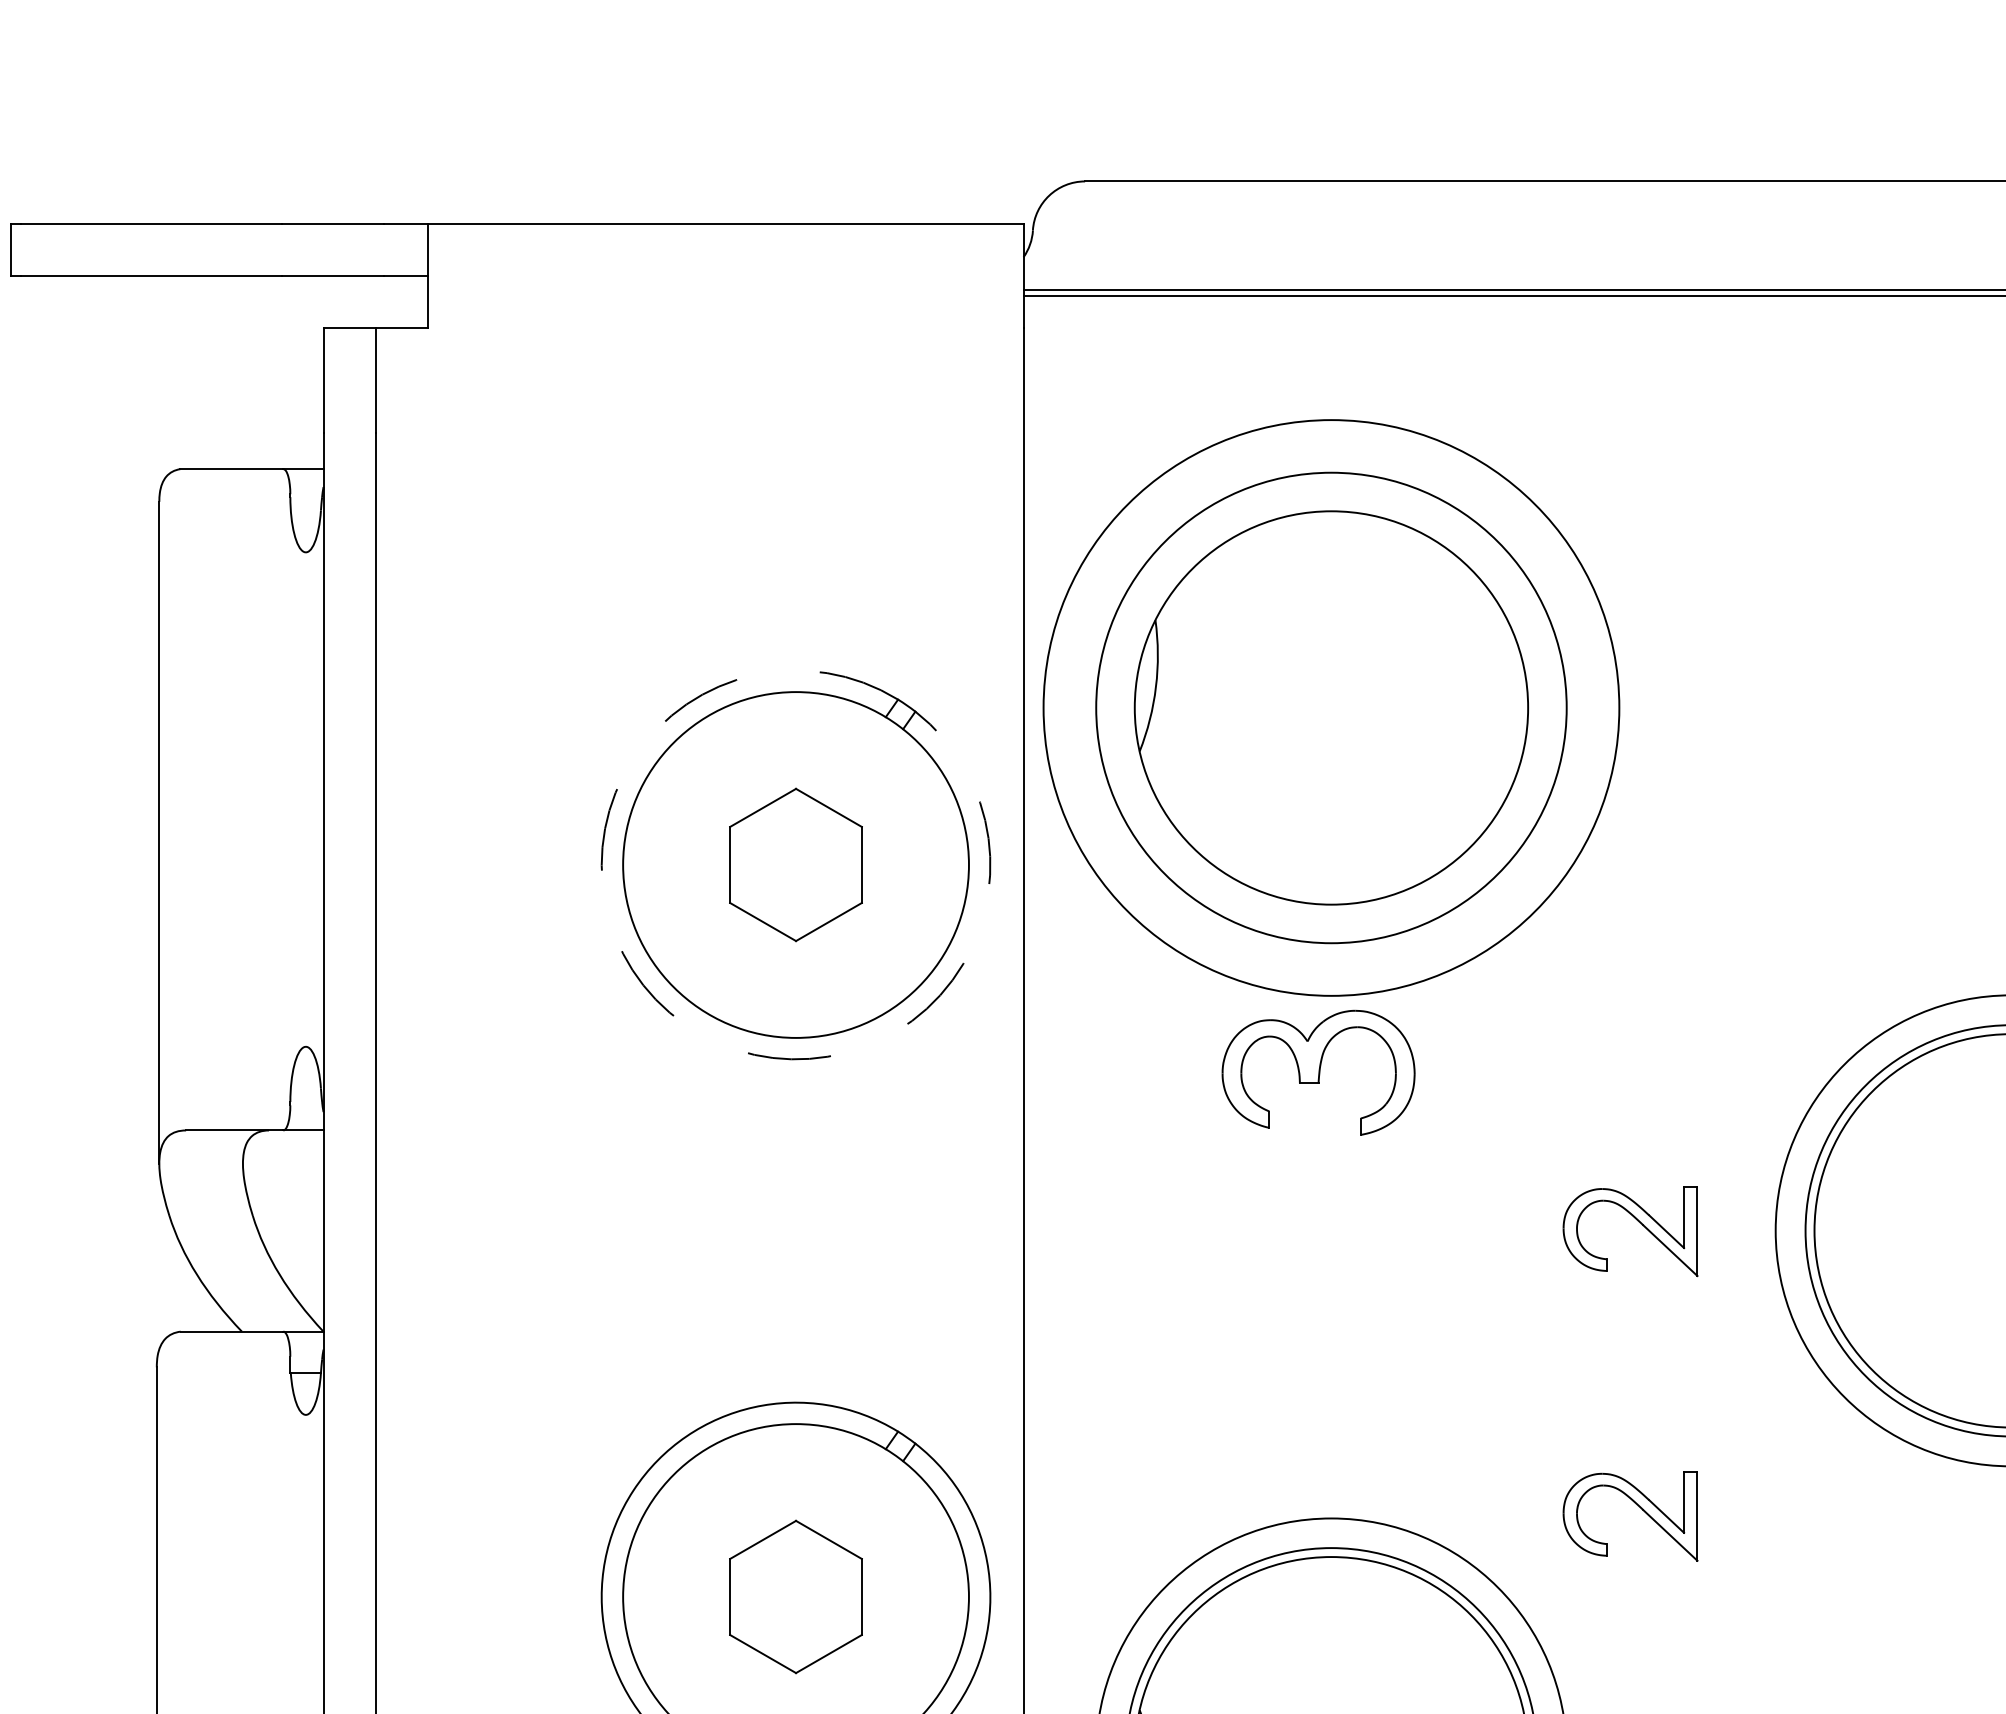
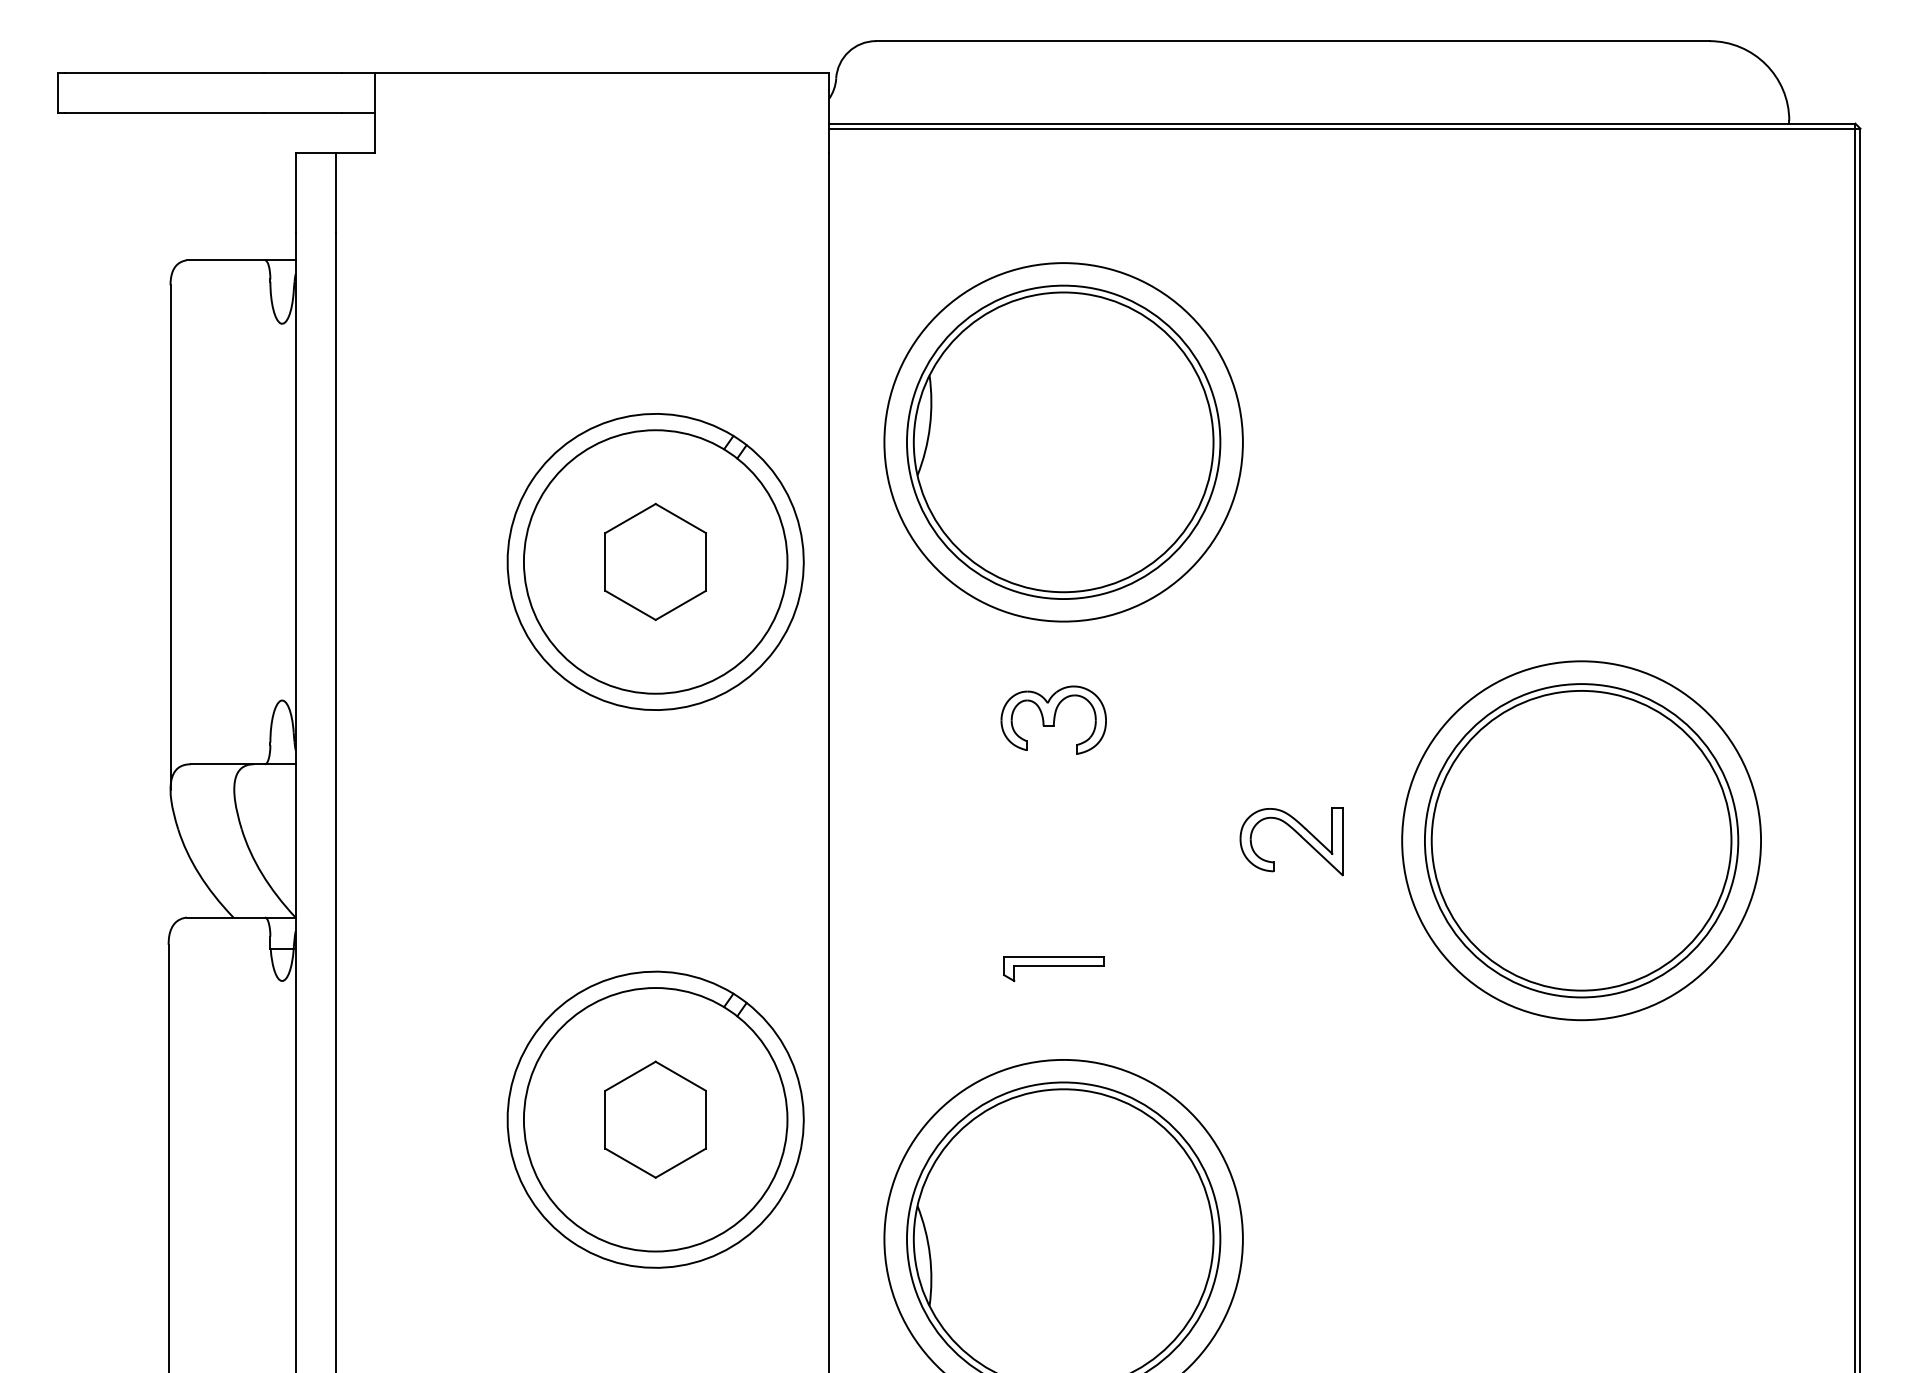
circle: (1331, 708) -> (1063, 442), size x0.71
arc: (685, 1024) -> (571, 683), dashed -> solid
part: (1318, 1071) -> (1053, 719), size x0.71
part: (1318, 1398) -> (1053, 968), added
part: (1638, 1507) -> (1297, 1051), removed

